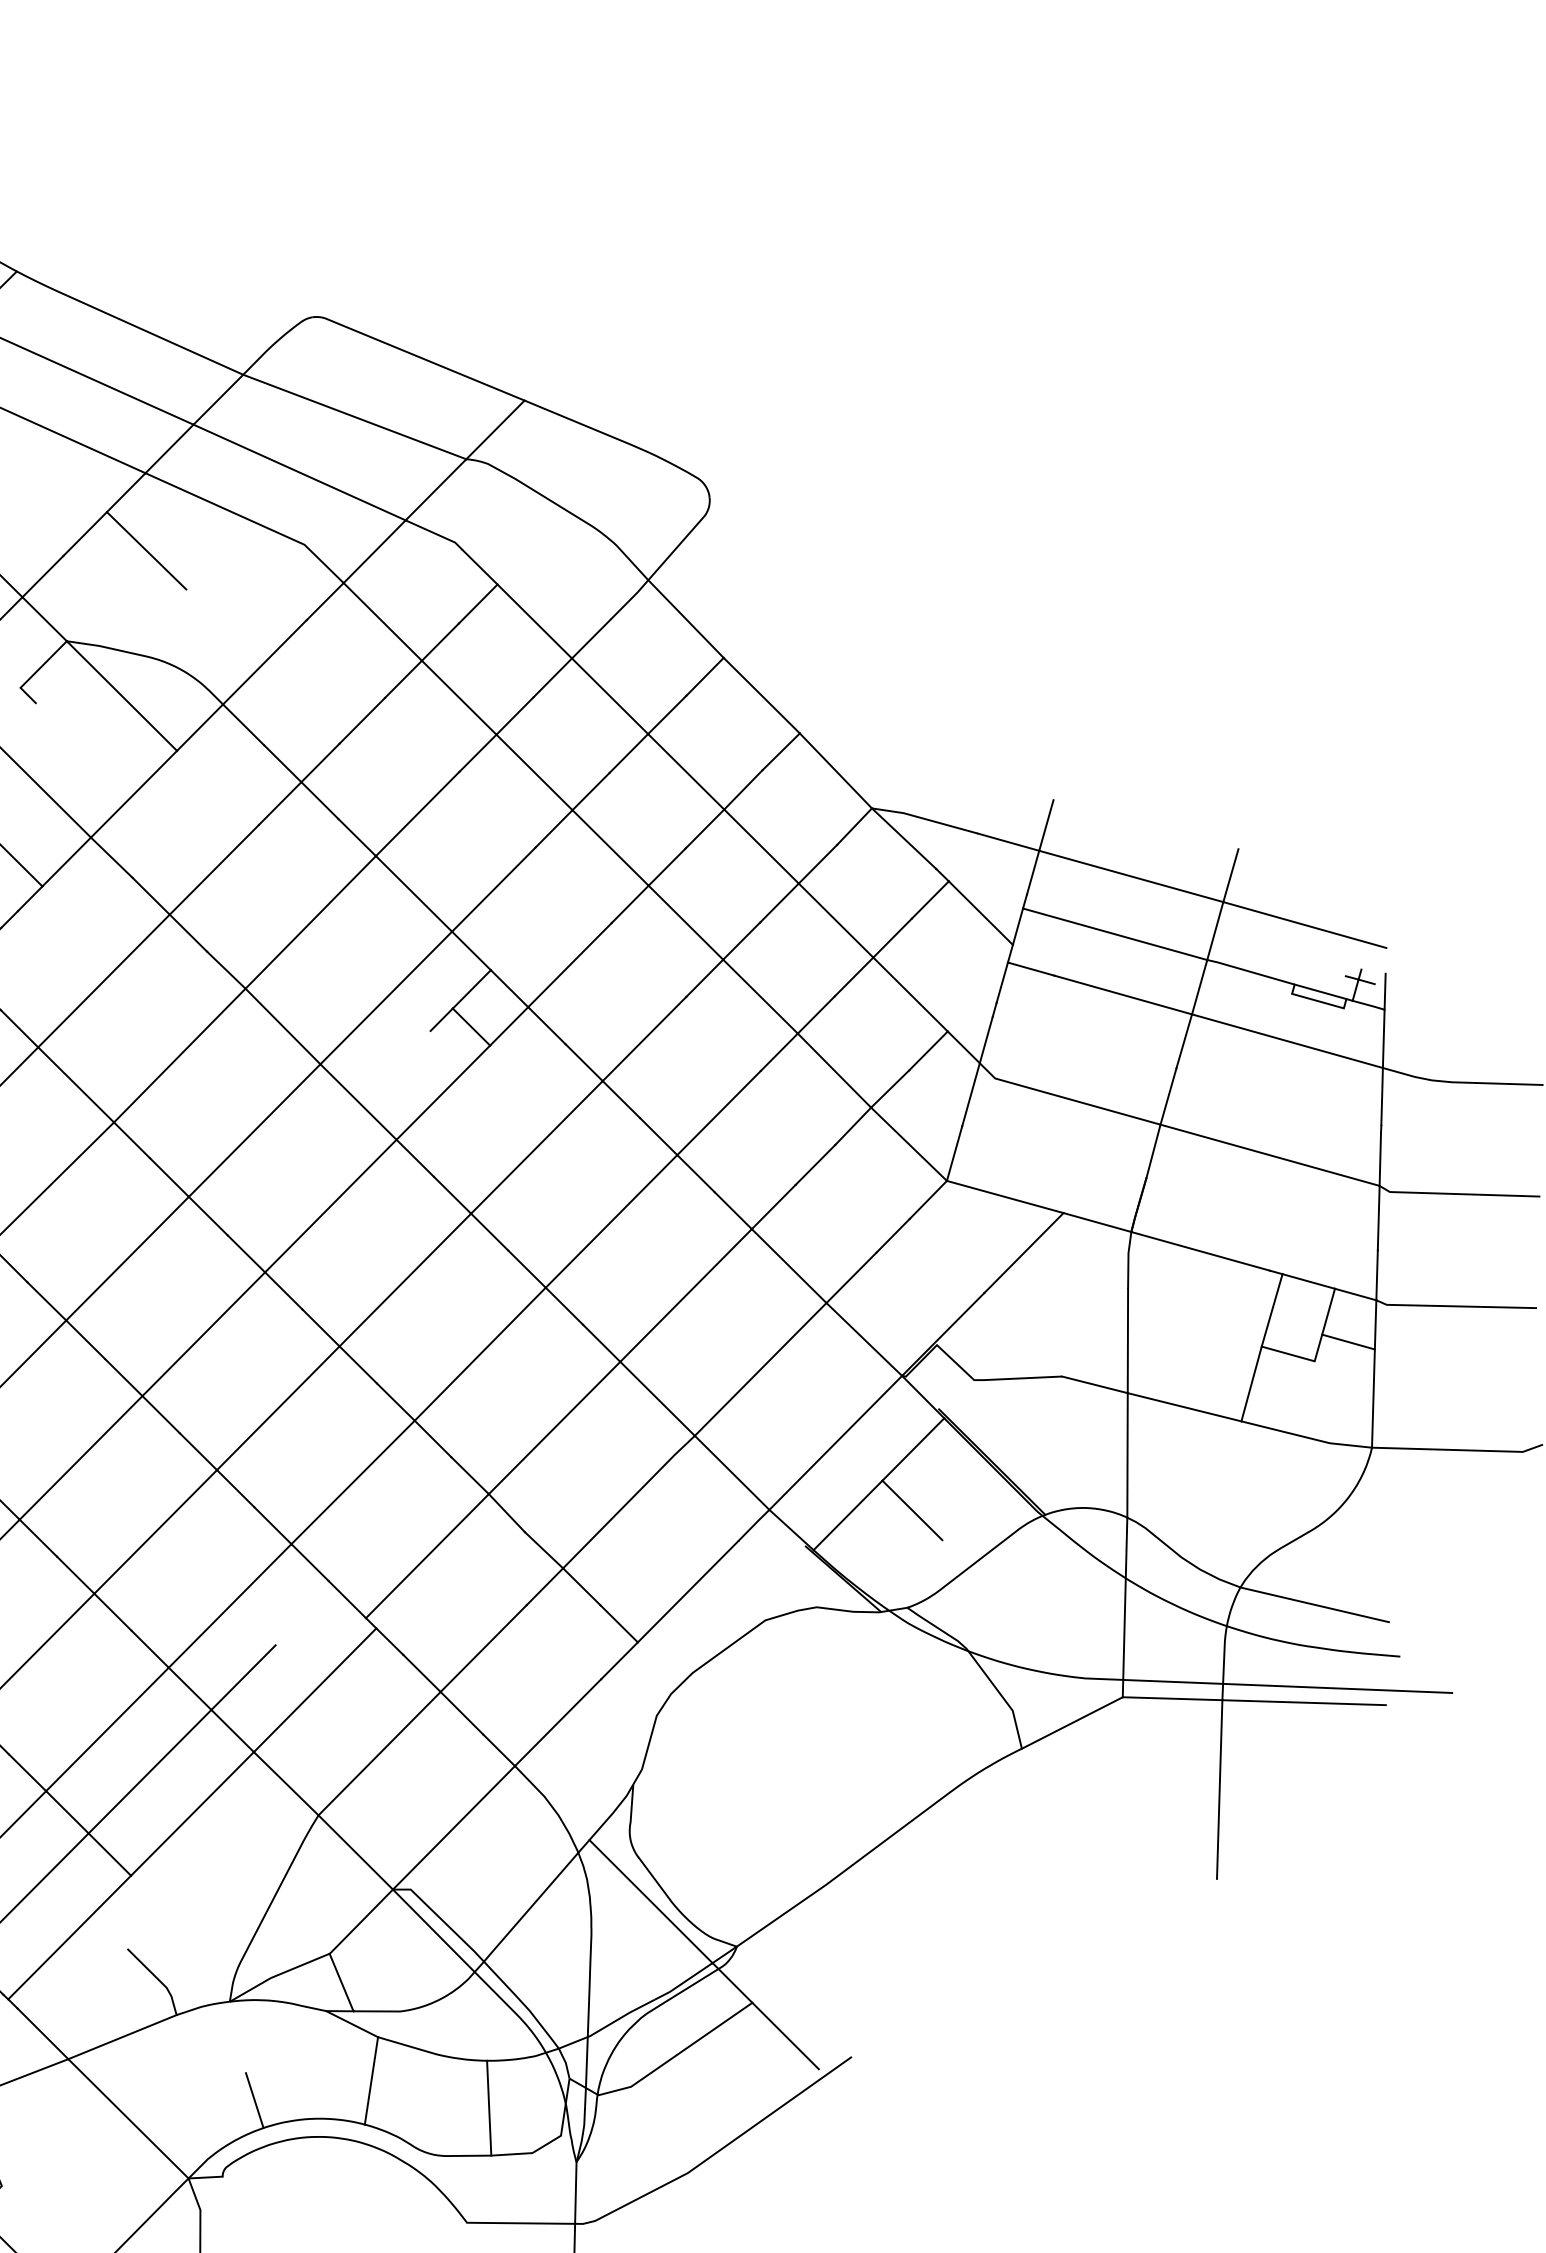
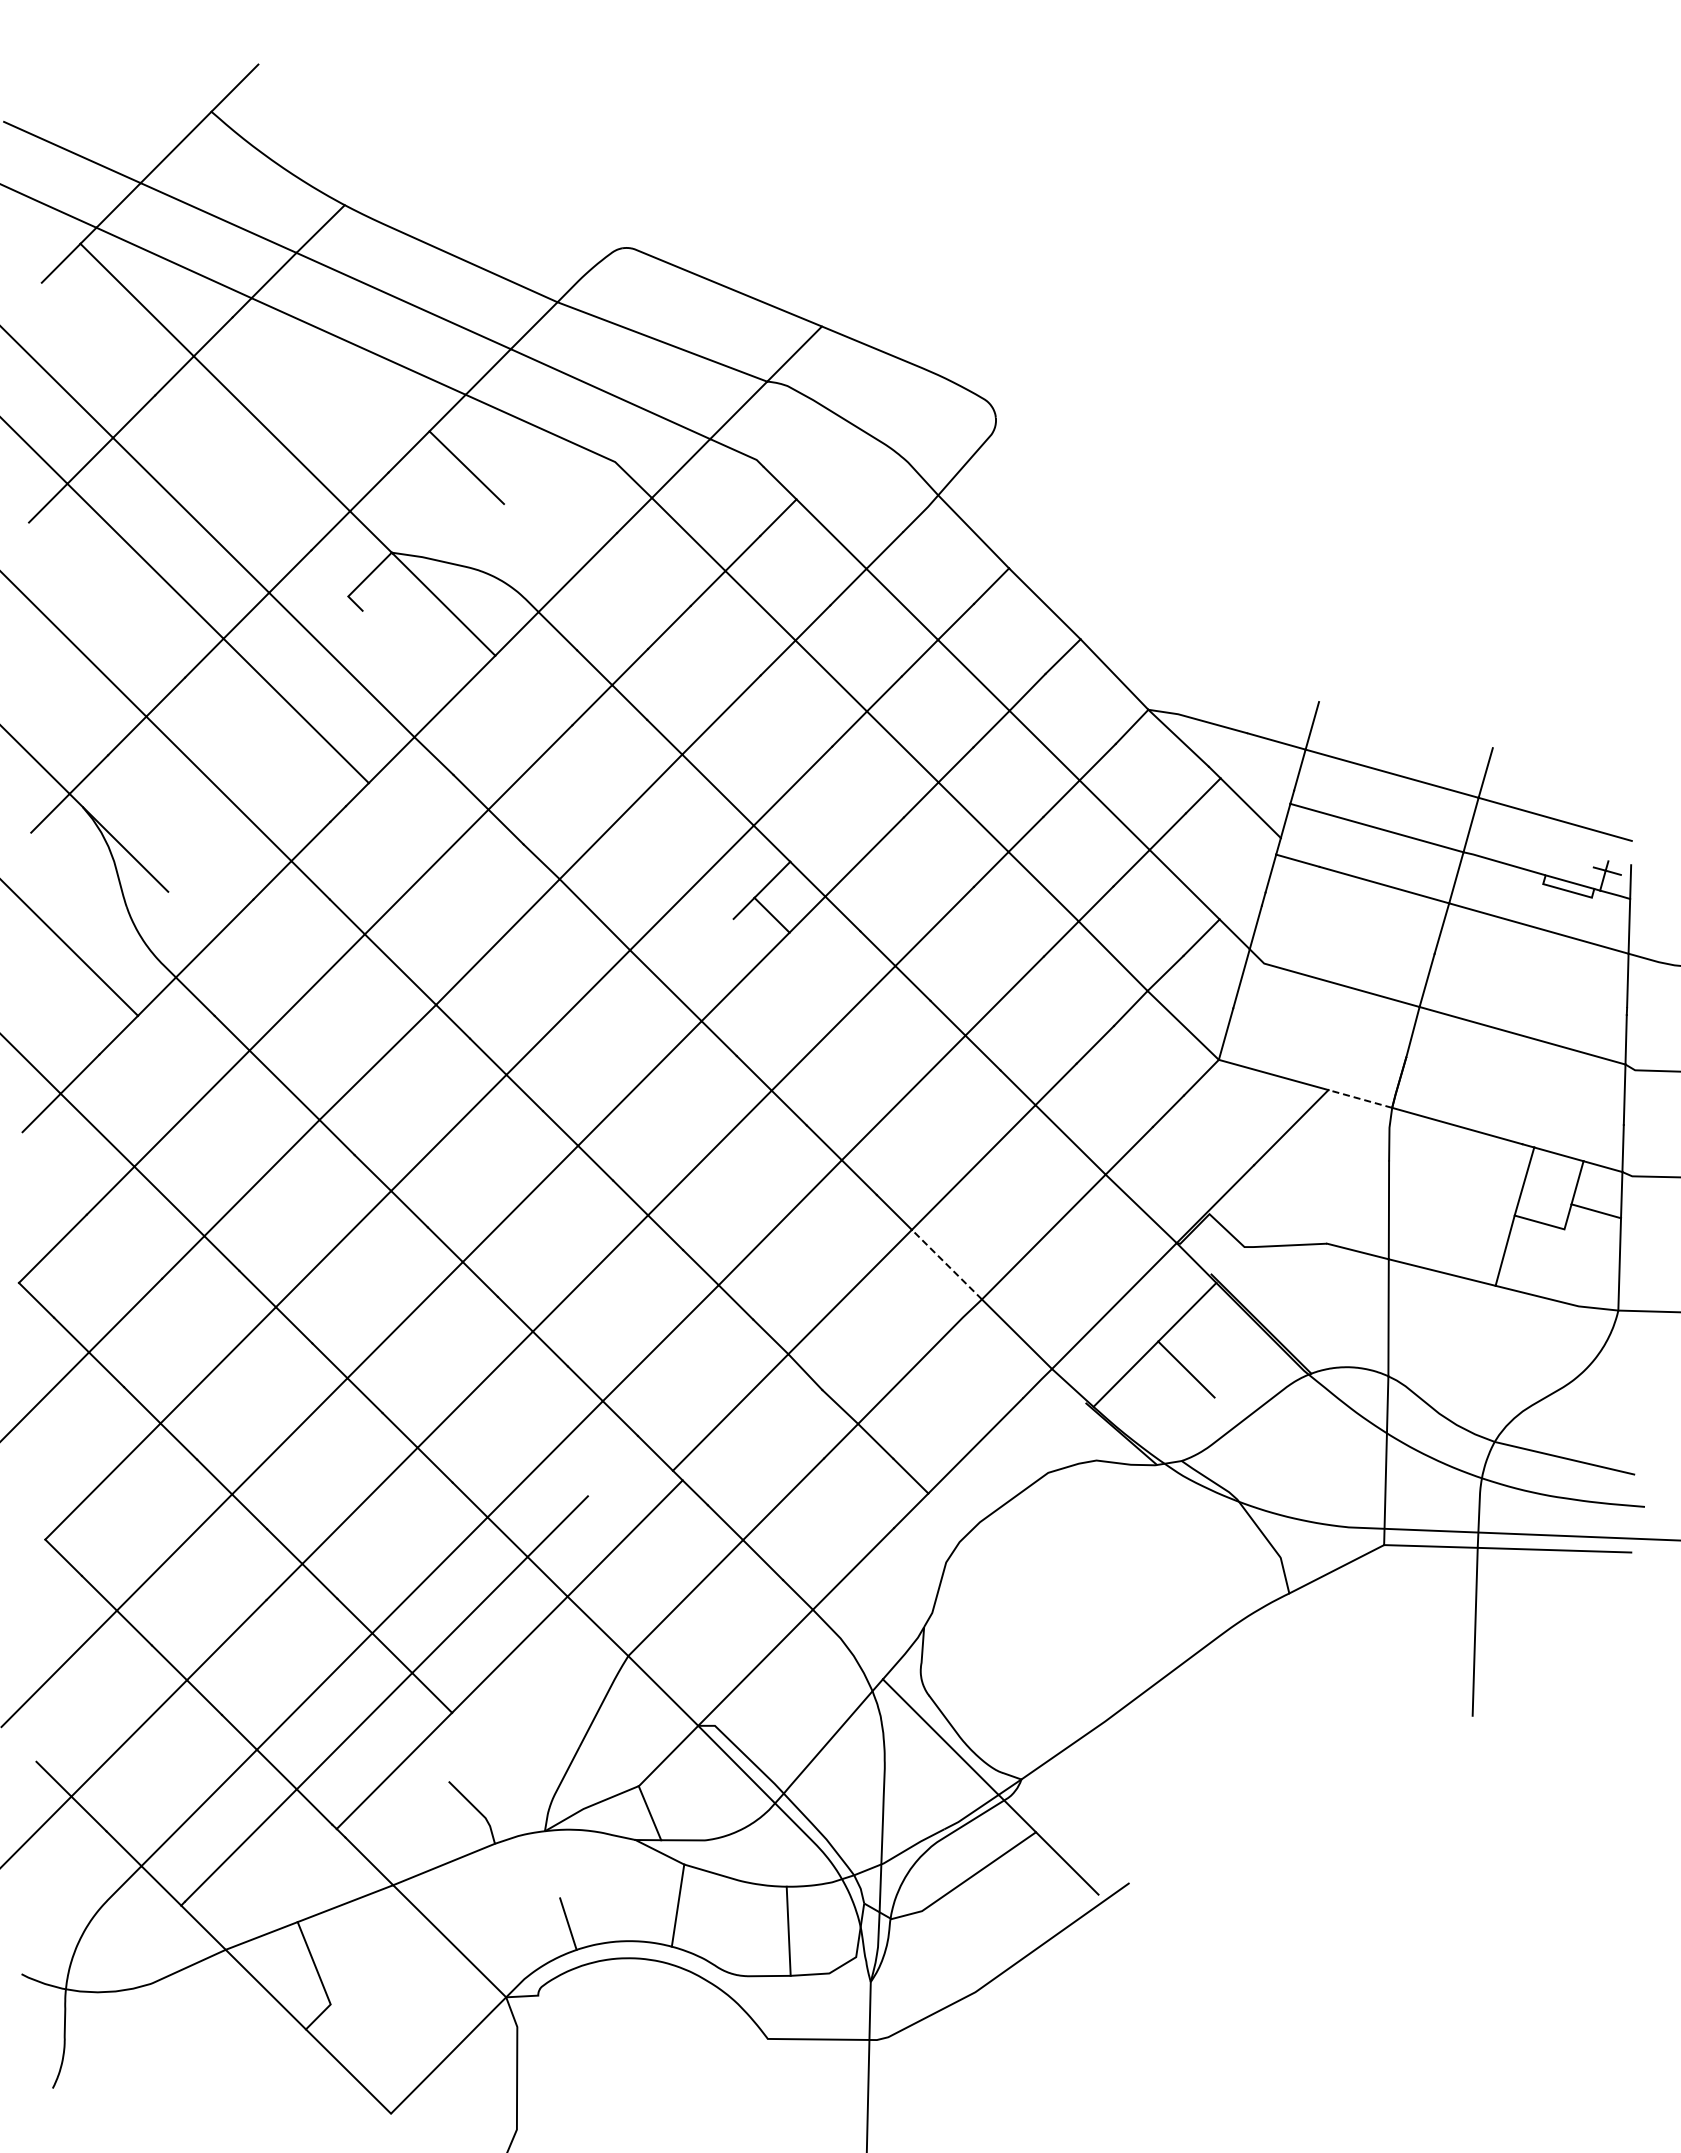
line: (1096, 1222) -> (1359, 1098), solid -> dashed
line: (657, 1398) -> (946, 1264), solid -> dashed

